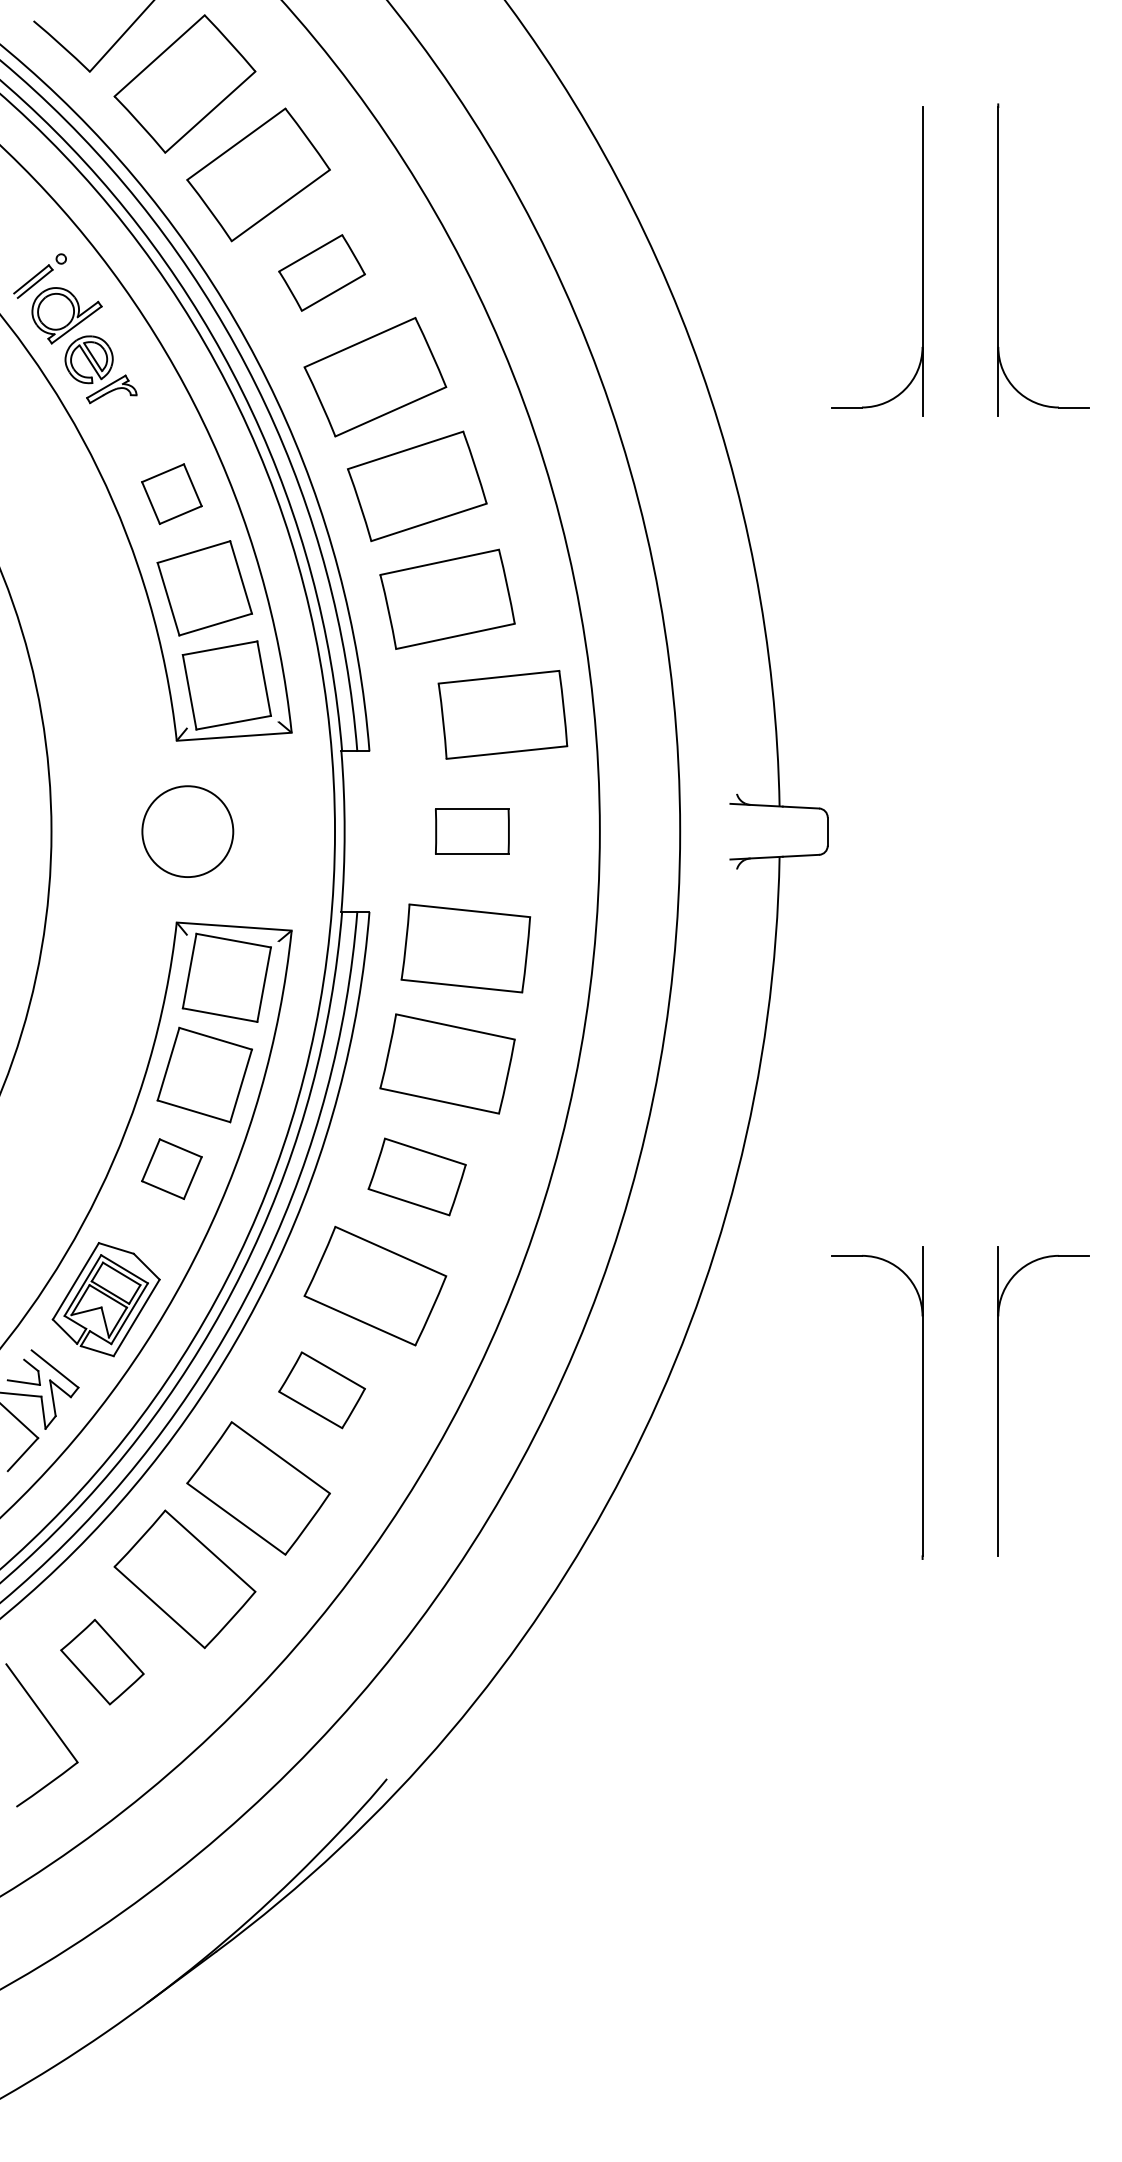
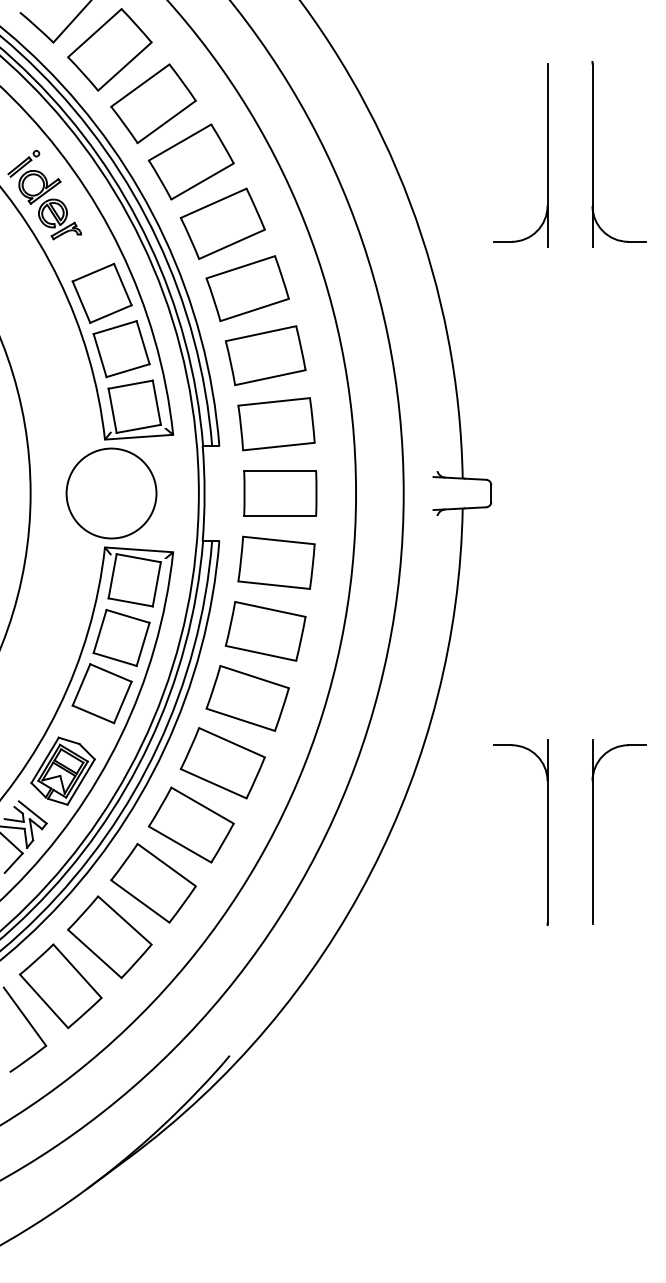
part: (320, 272) -> (190, 161), size x1.67
part: (170, 492) -> (101, 292), size x1.67
part: (502, 715) -> (276, 424), moved
circle: (187, 831) -> (111, 493), size x1.67
part: (472, 831) -> (280, 493), size x1.67
part: (170, 1168) -> (101, 693), size x1.67
part: (416, 1177) -> (247, 698), size x1.43
part: (320, 1389) -> (190, 824), size x1.67
part: (101, 1662) -> (60, 986), size x1.67

